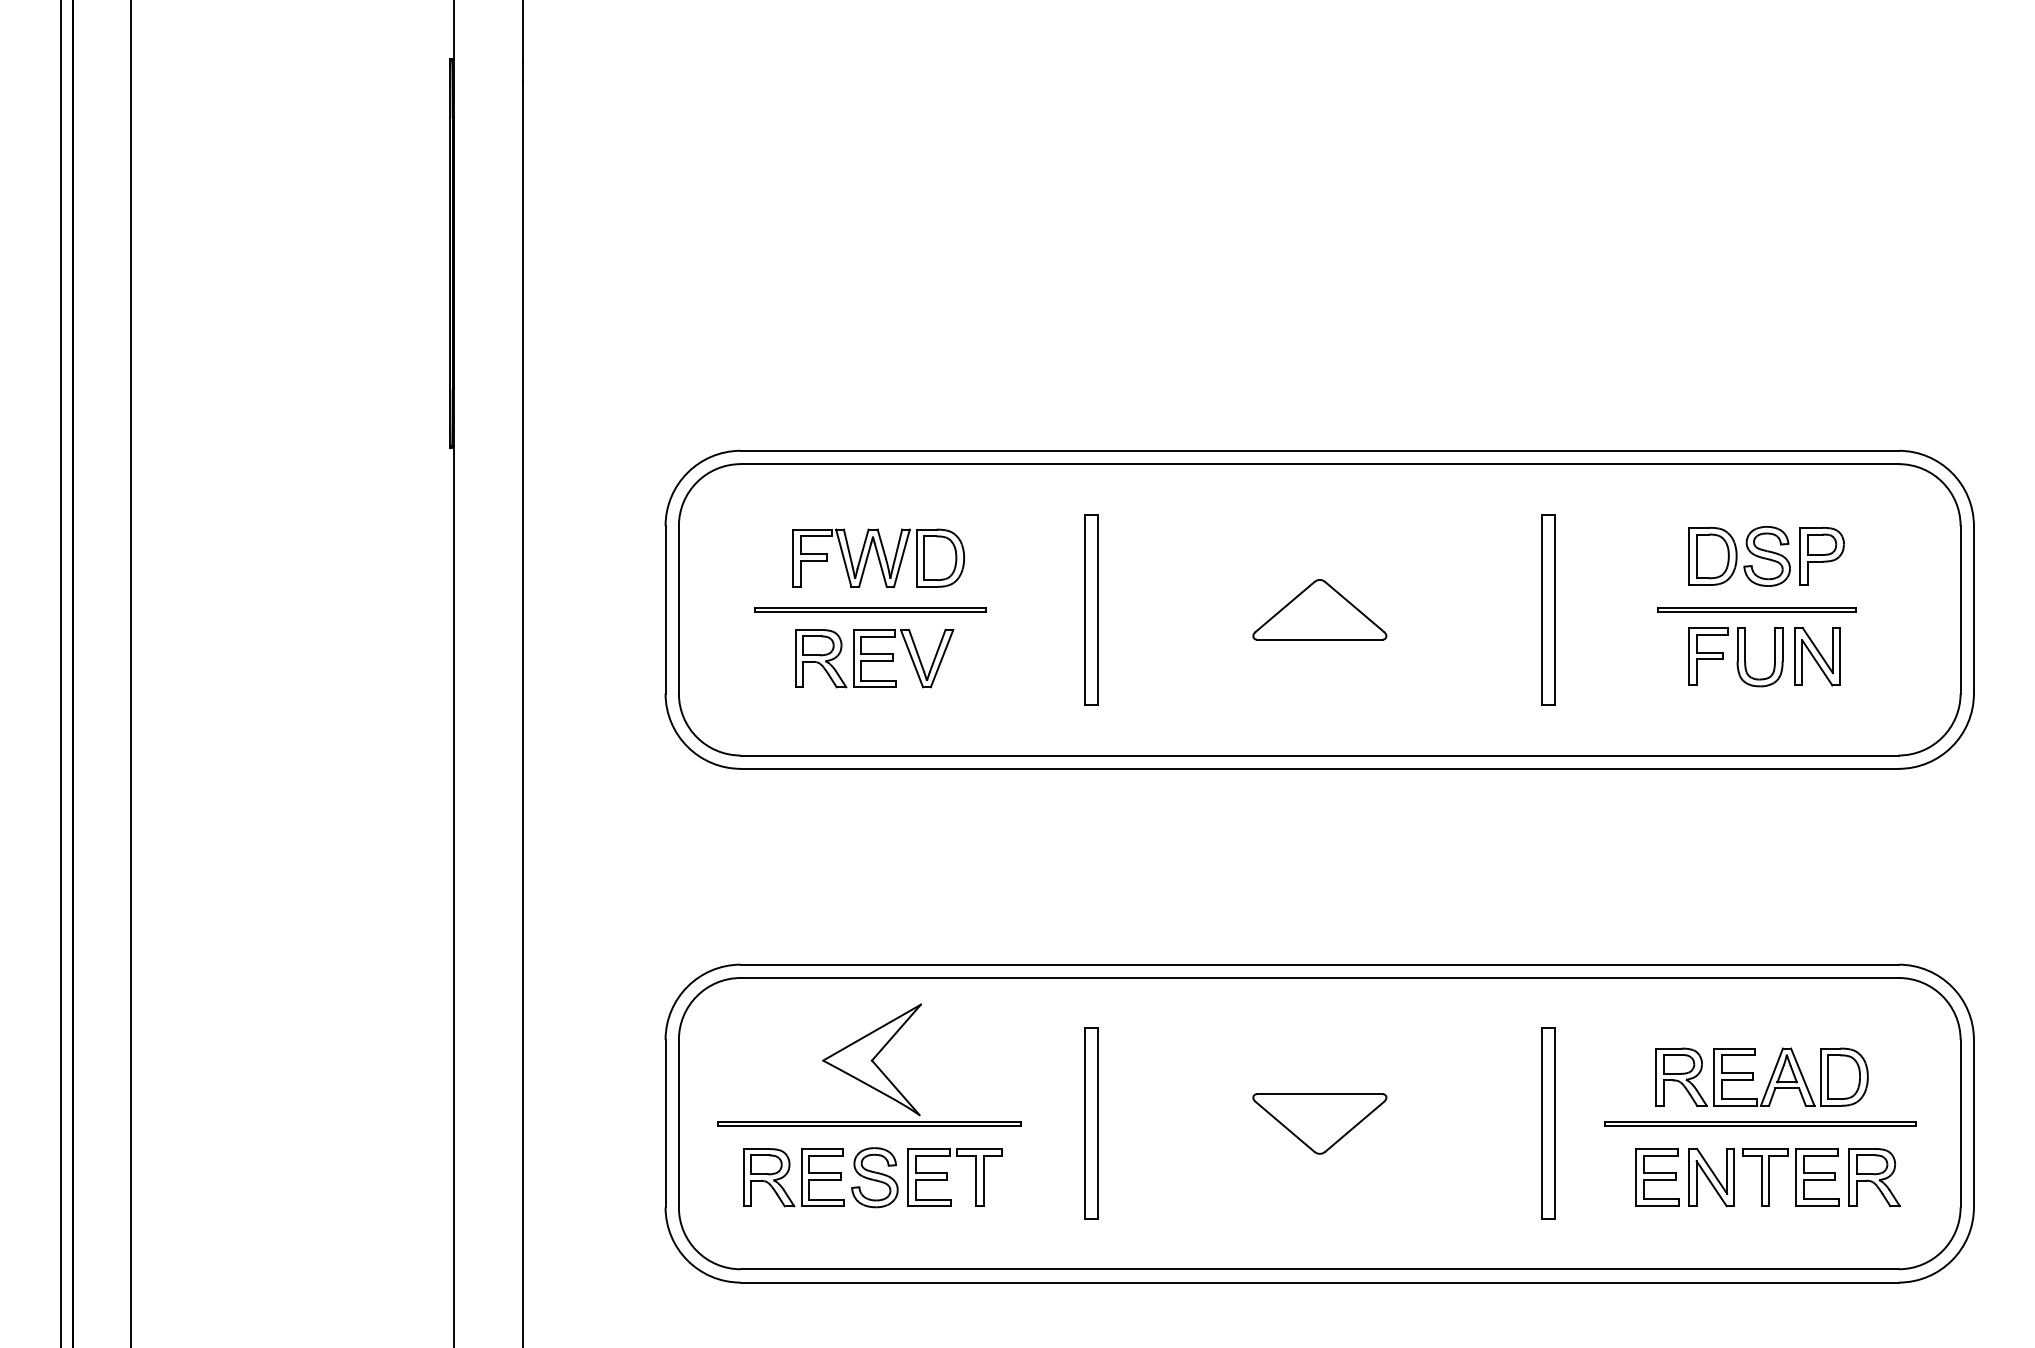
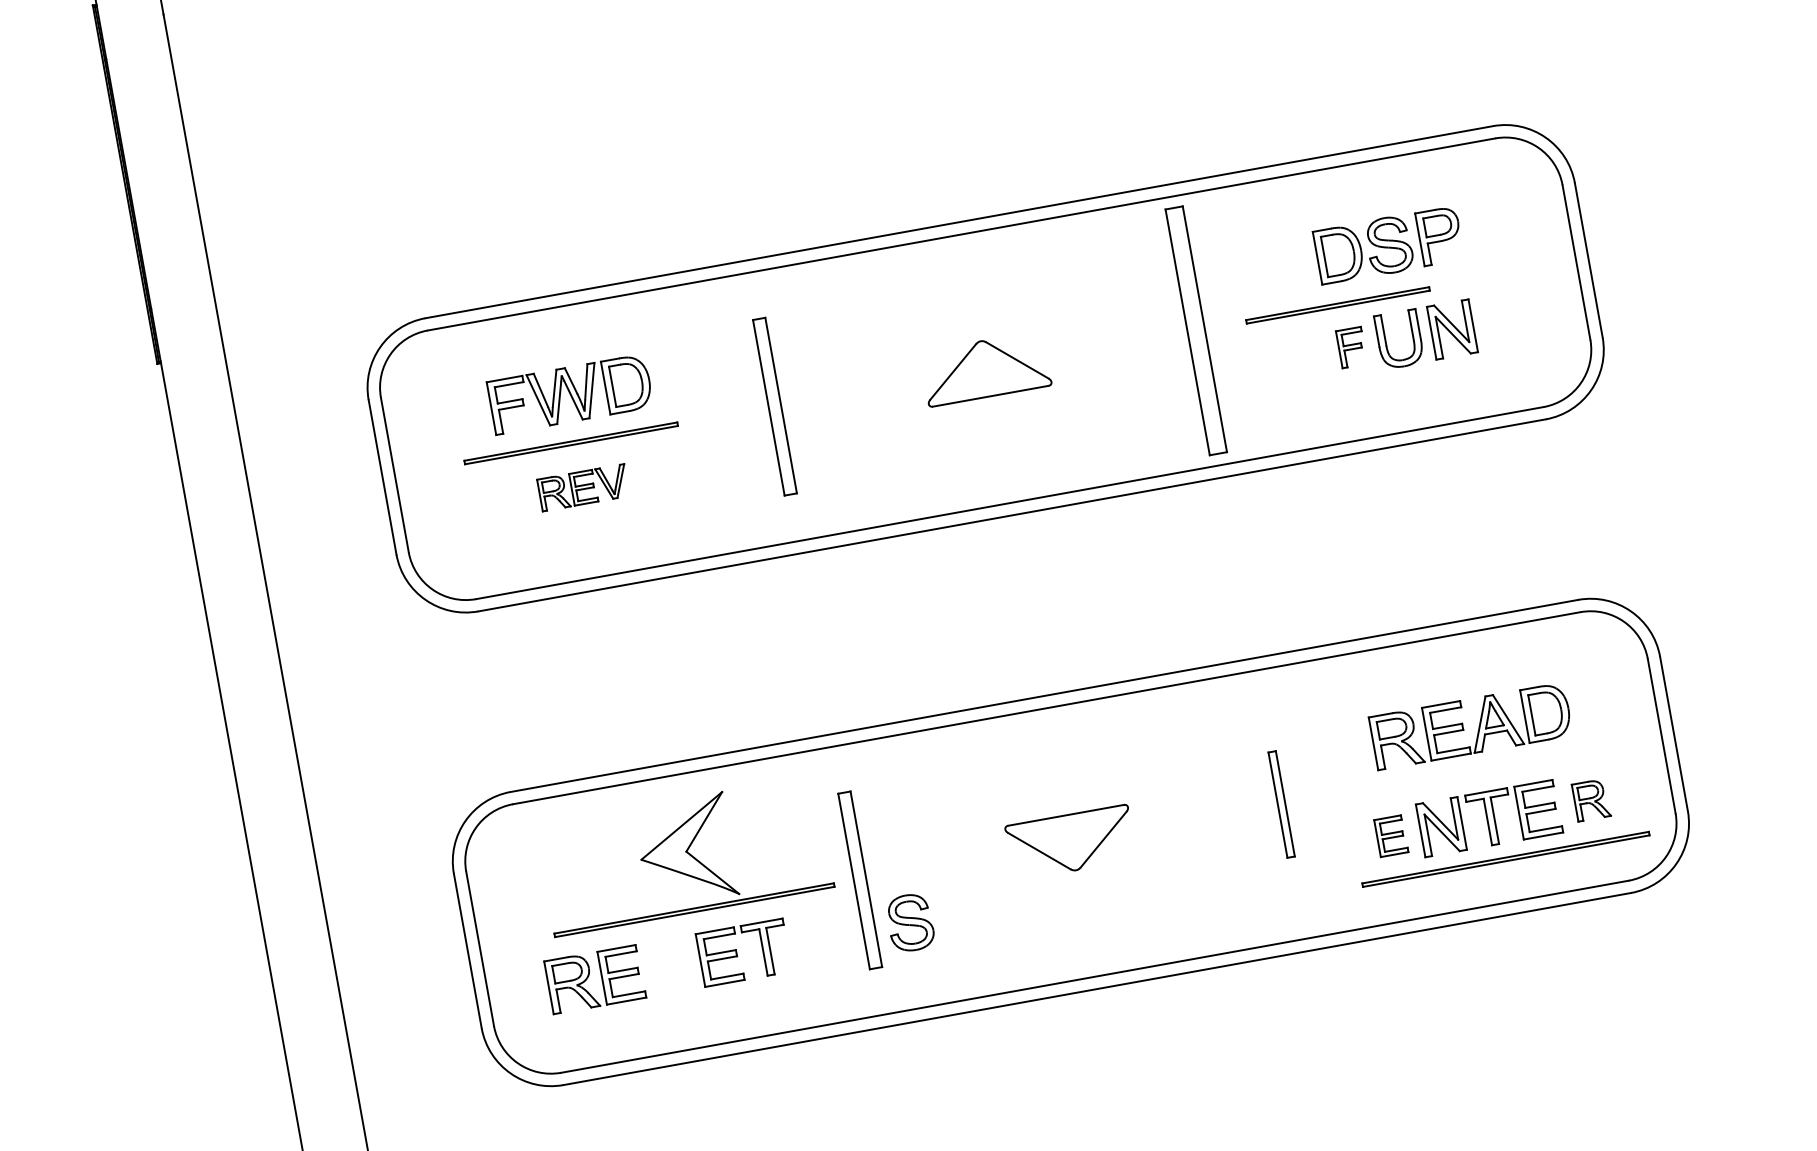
part: (1548, 609) -> (1196, 330), size x1.4
part: (1756, 609) -> (1337, 305), moved
part: (1708, 656) -> (1351, 347), size x0.7
part: (874, 658) -> (583, 487), size x0.6
part: (869, 1064) -> (684, 855), moved
part: (1548, 1123) -> (1281, 804), size x0.6
part: (1760, 1123) -> (1505, 859), moved
part: (874, 1177) -> (909, 922), moved
part: (1657, 1177) -> (1391, 836), size x0.7
part: (1874, 1177) -> (1591, 800), size x0.7

